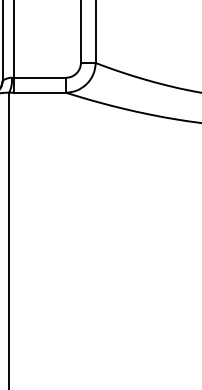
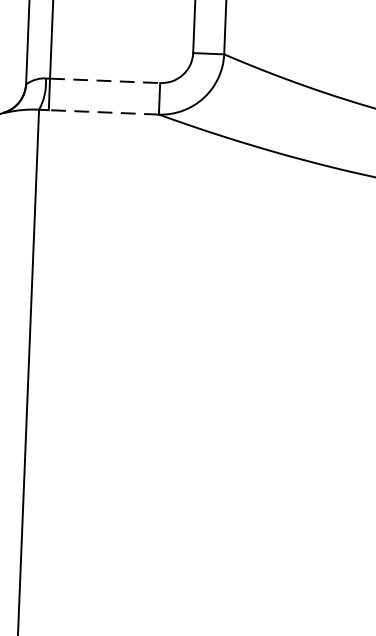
line: (40, 77) -> (106, 80), solid -> dashed
line: (39, 92) -> (103, 111), solid -> dashed

